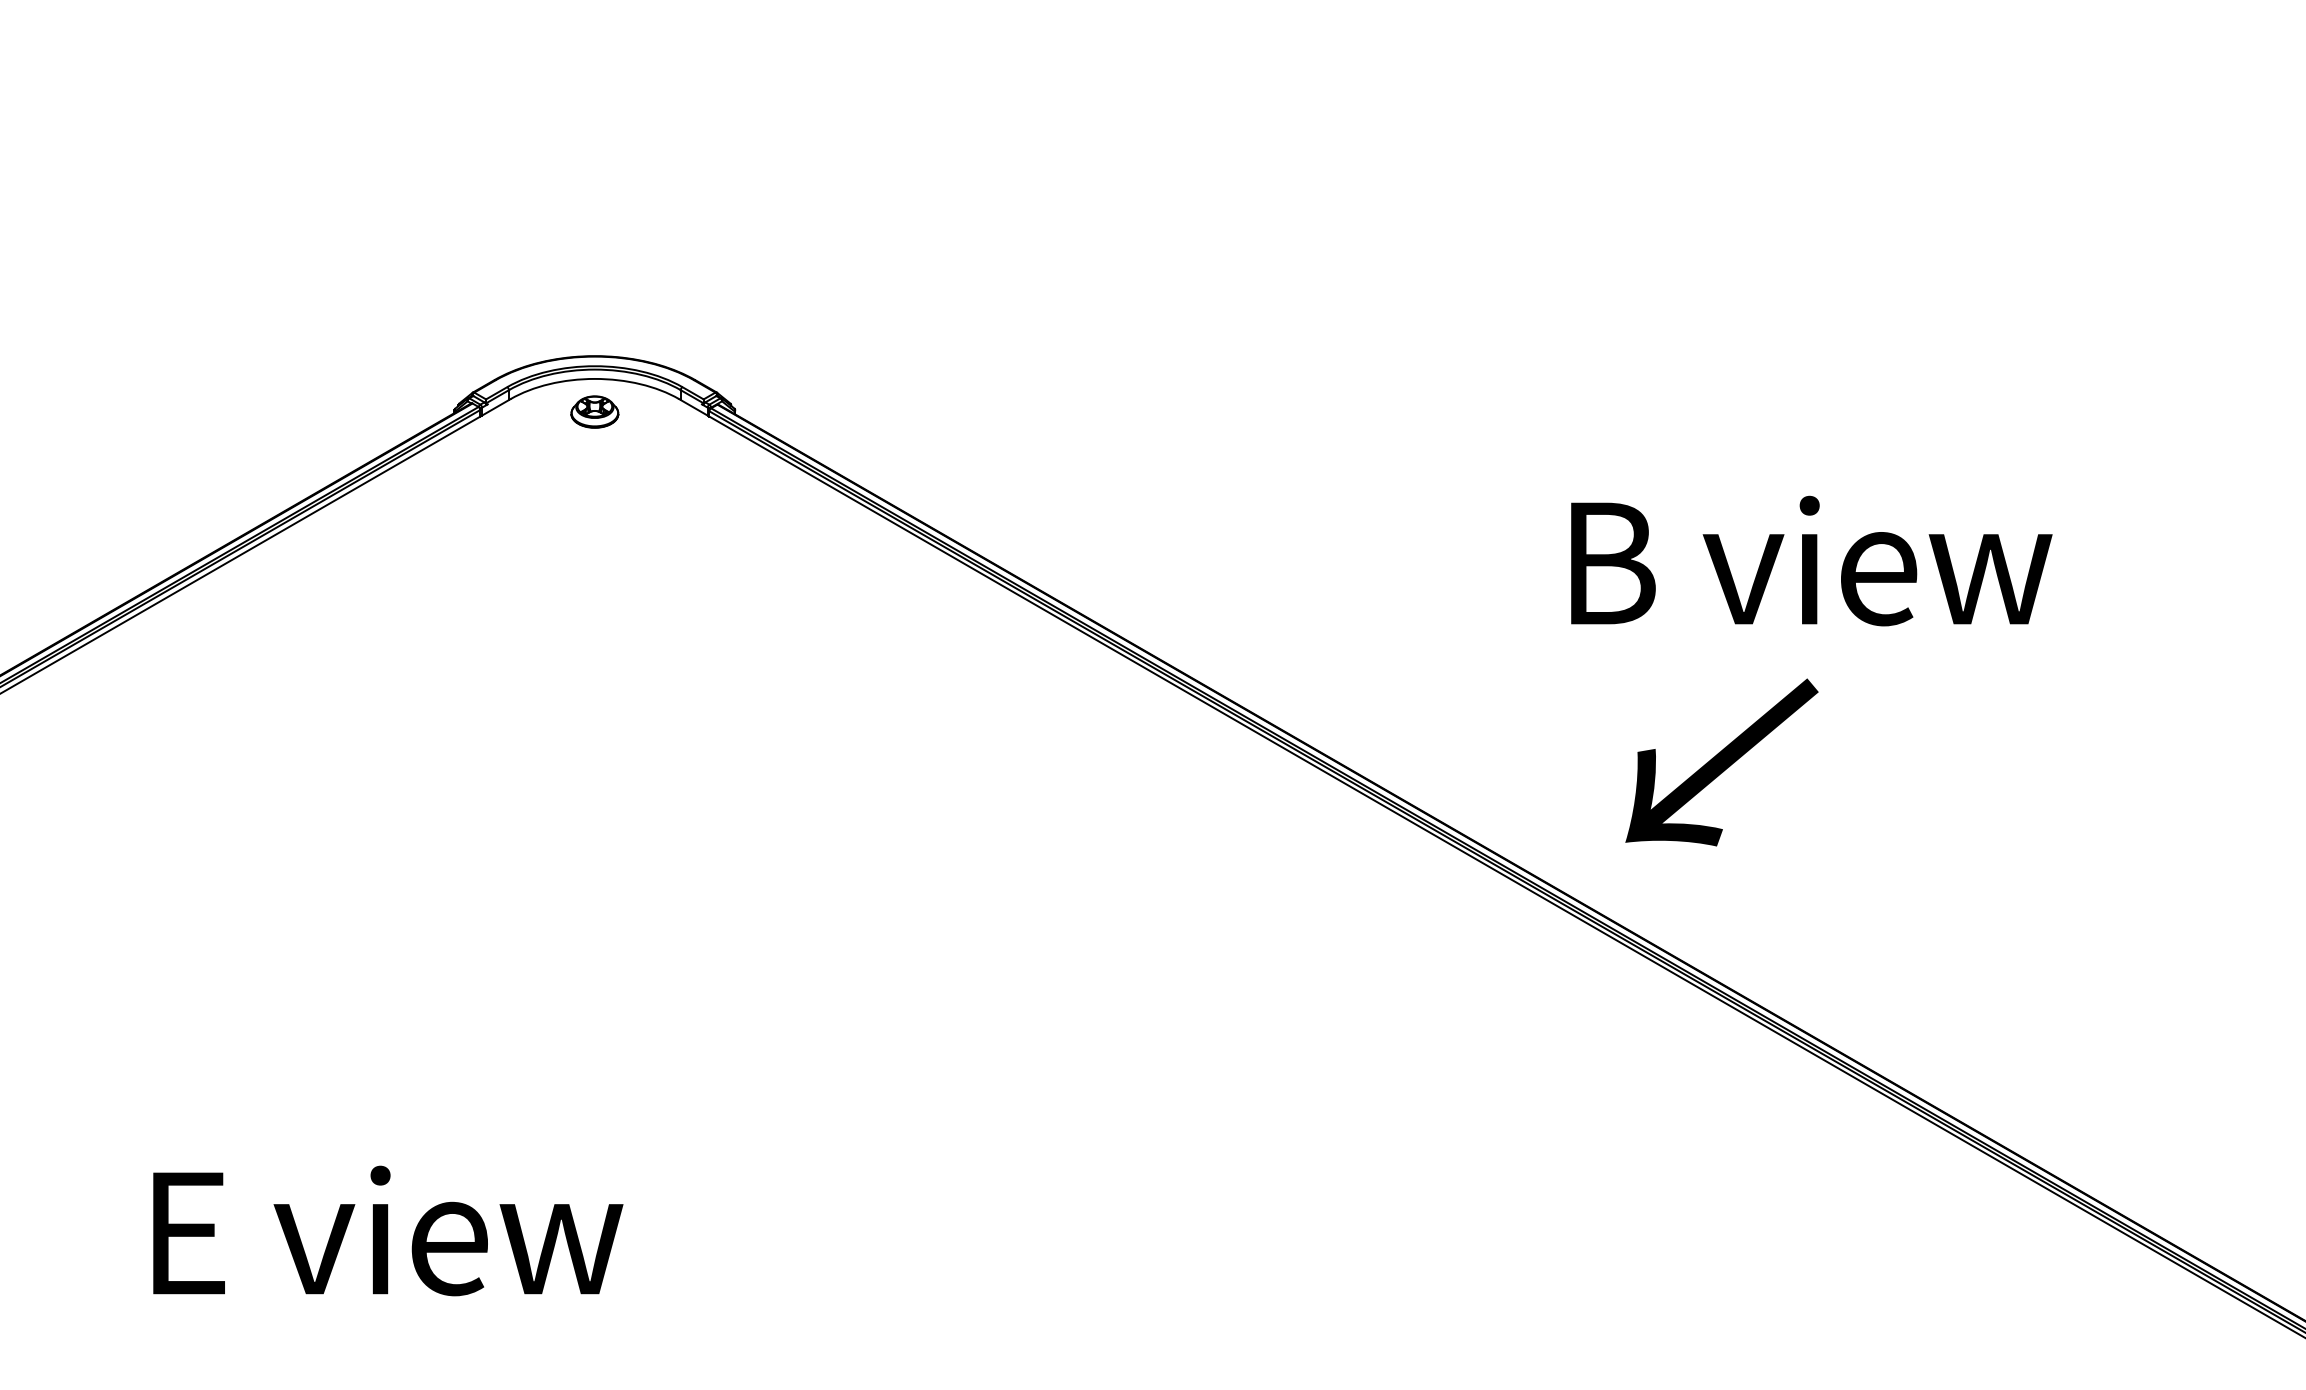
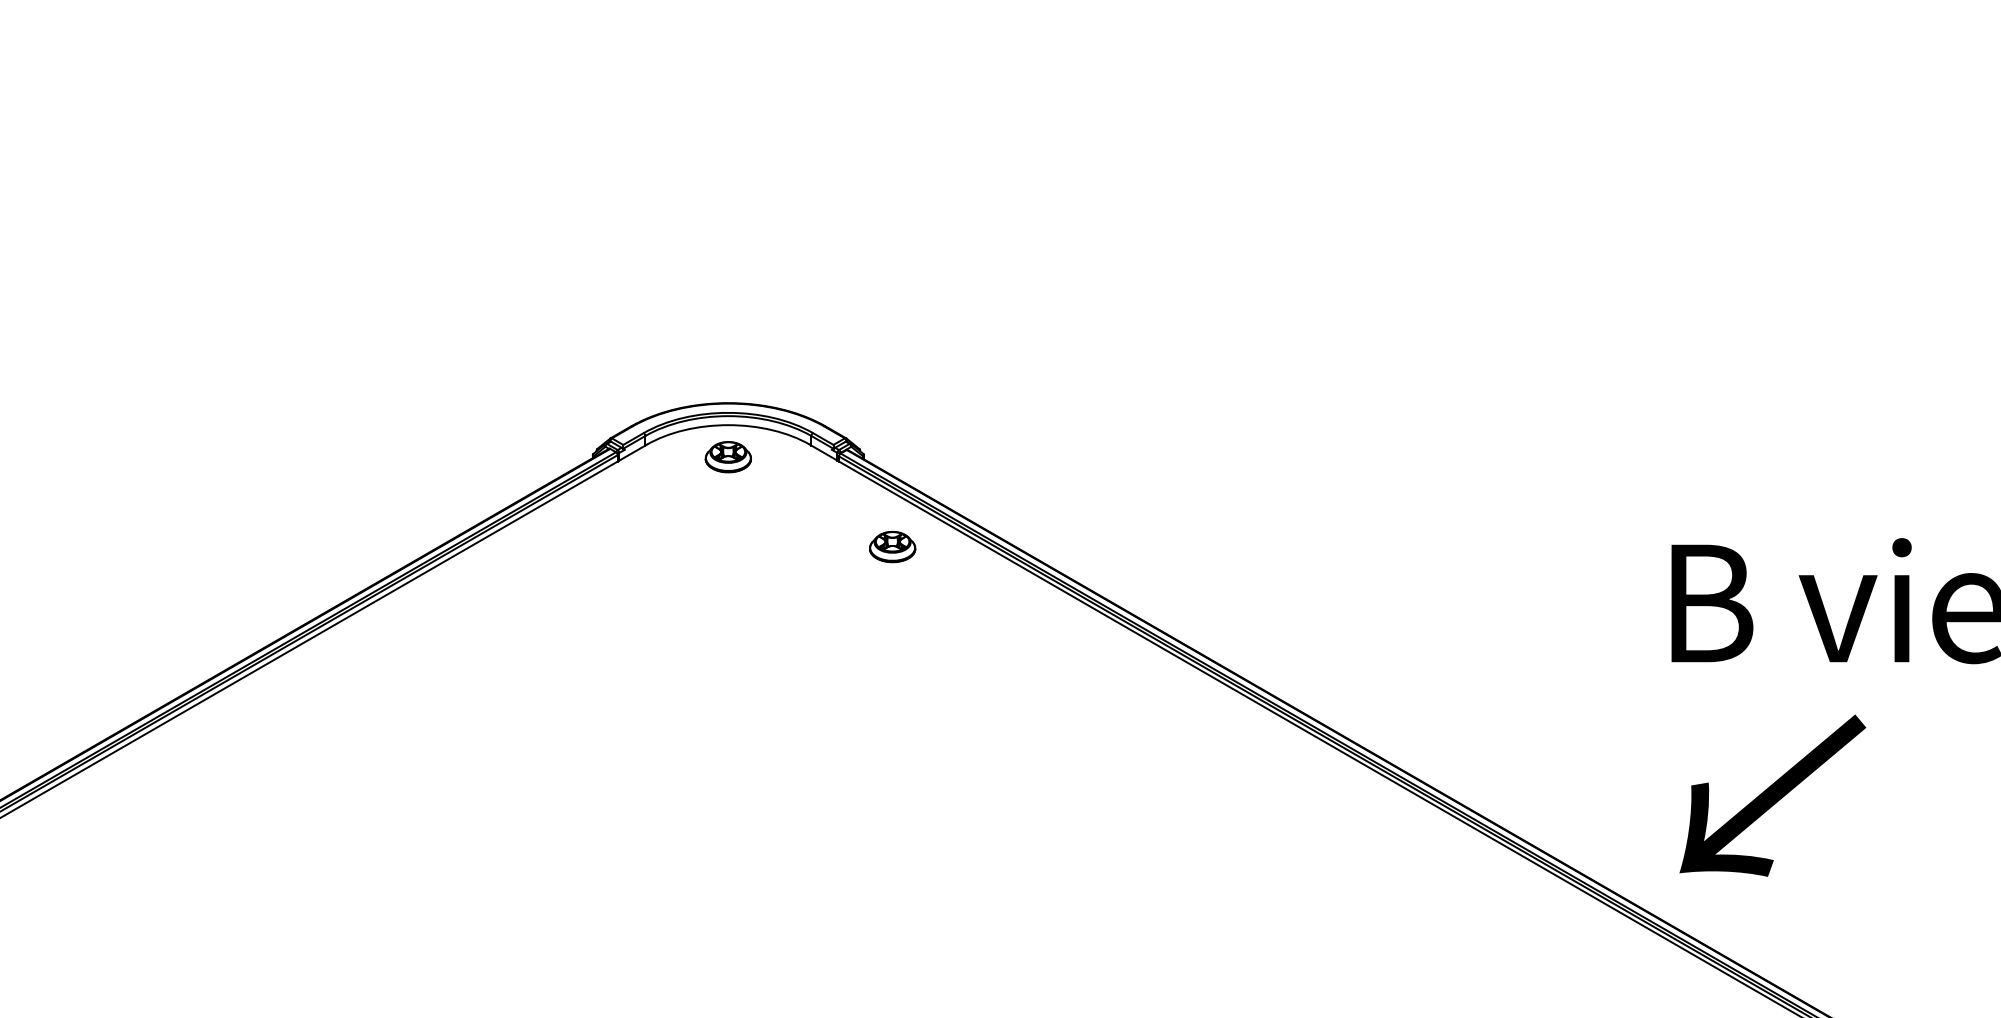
part: (764, 504) -> (892, 546), added
text: (1721, 762) -> (1772, 795), moved

